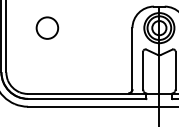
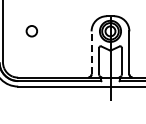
circle: (46, 26) -> (31, 30), size x0.7
line: (132, 58) -> (91, 52), solid -> dashed

